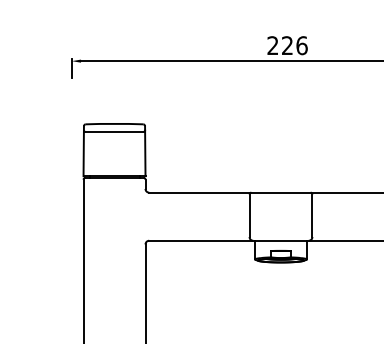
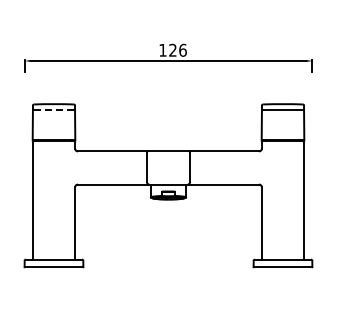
text: (272, 44) -> (162, 49), 226 -> 126
line: (113, 131) -> (53, 109), solid -> dashed

